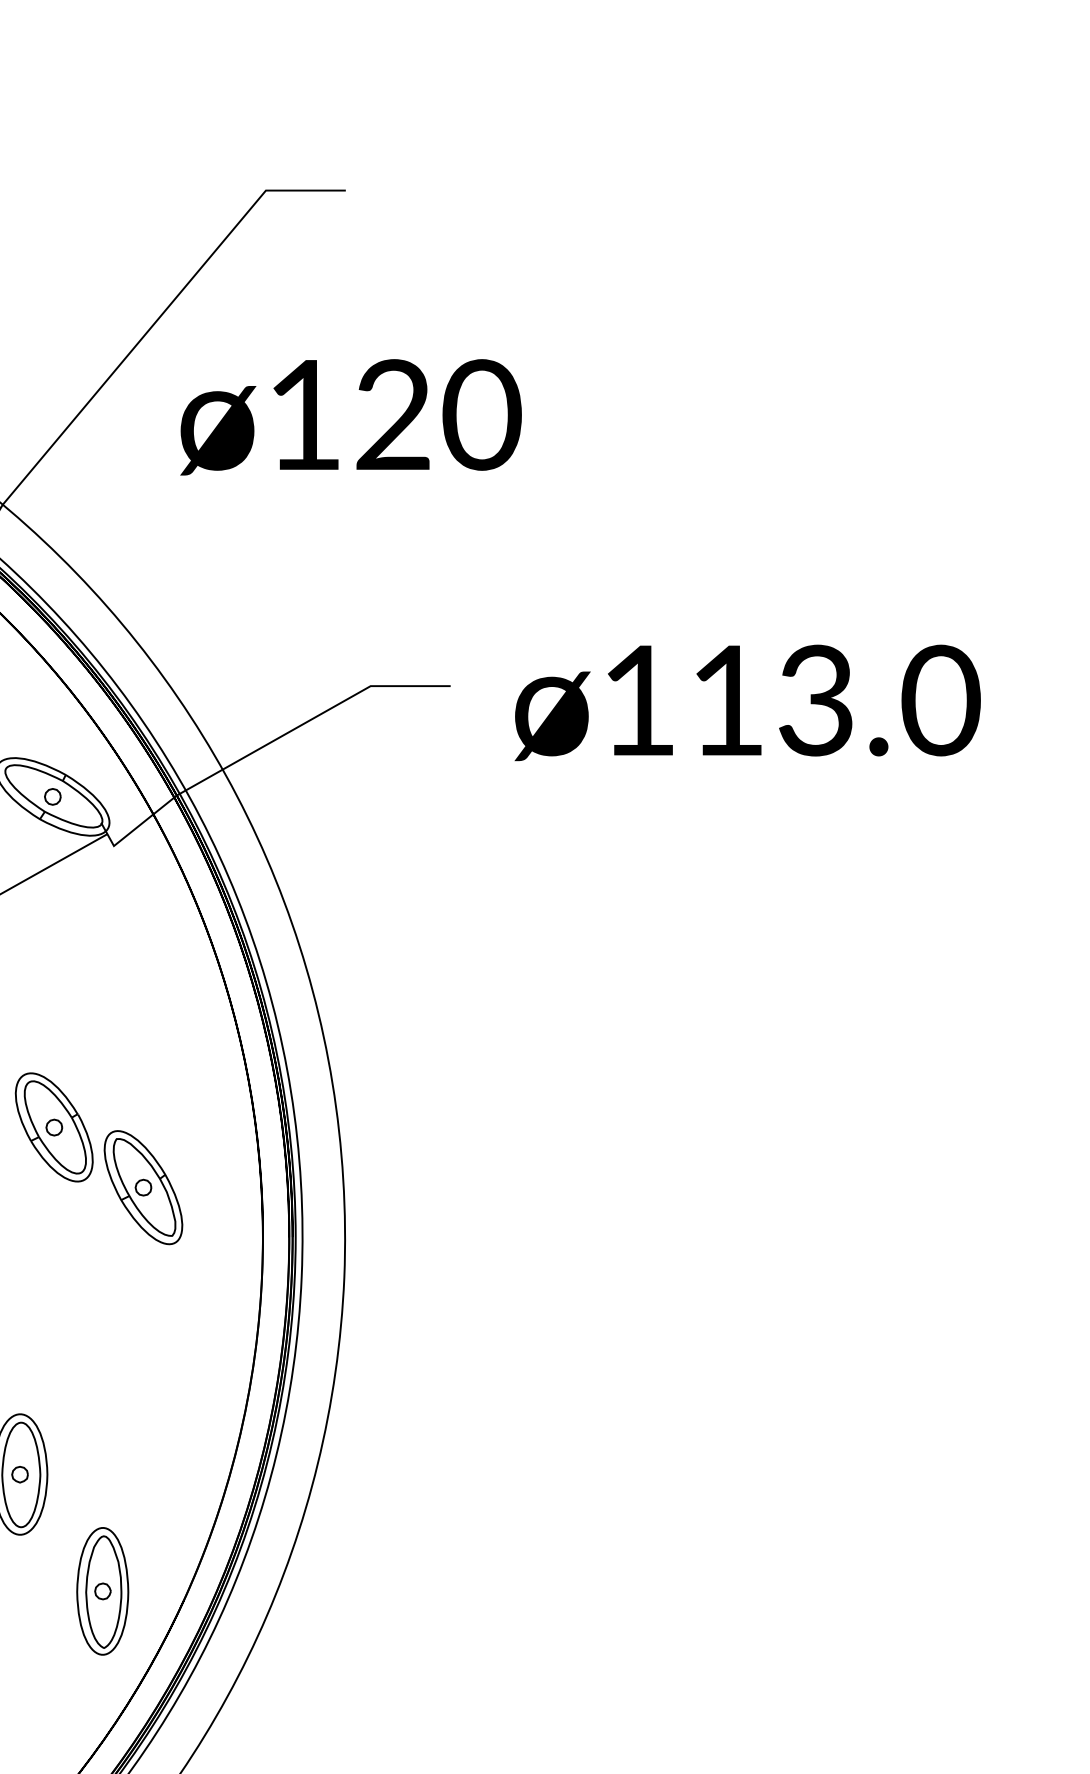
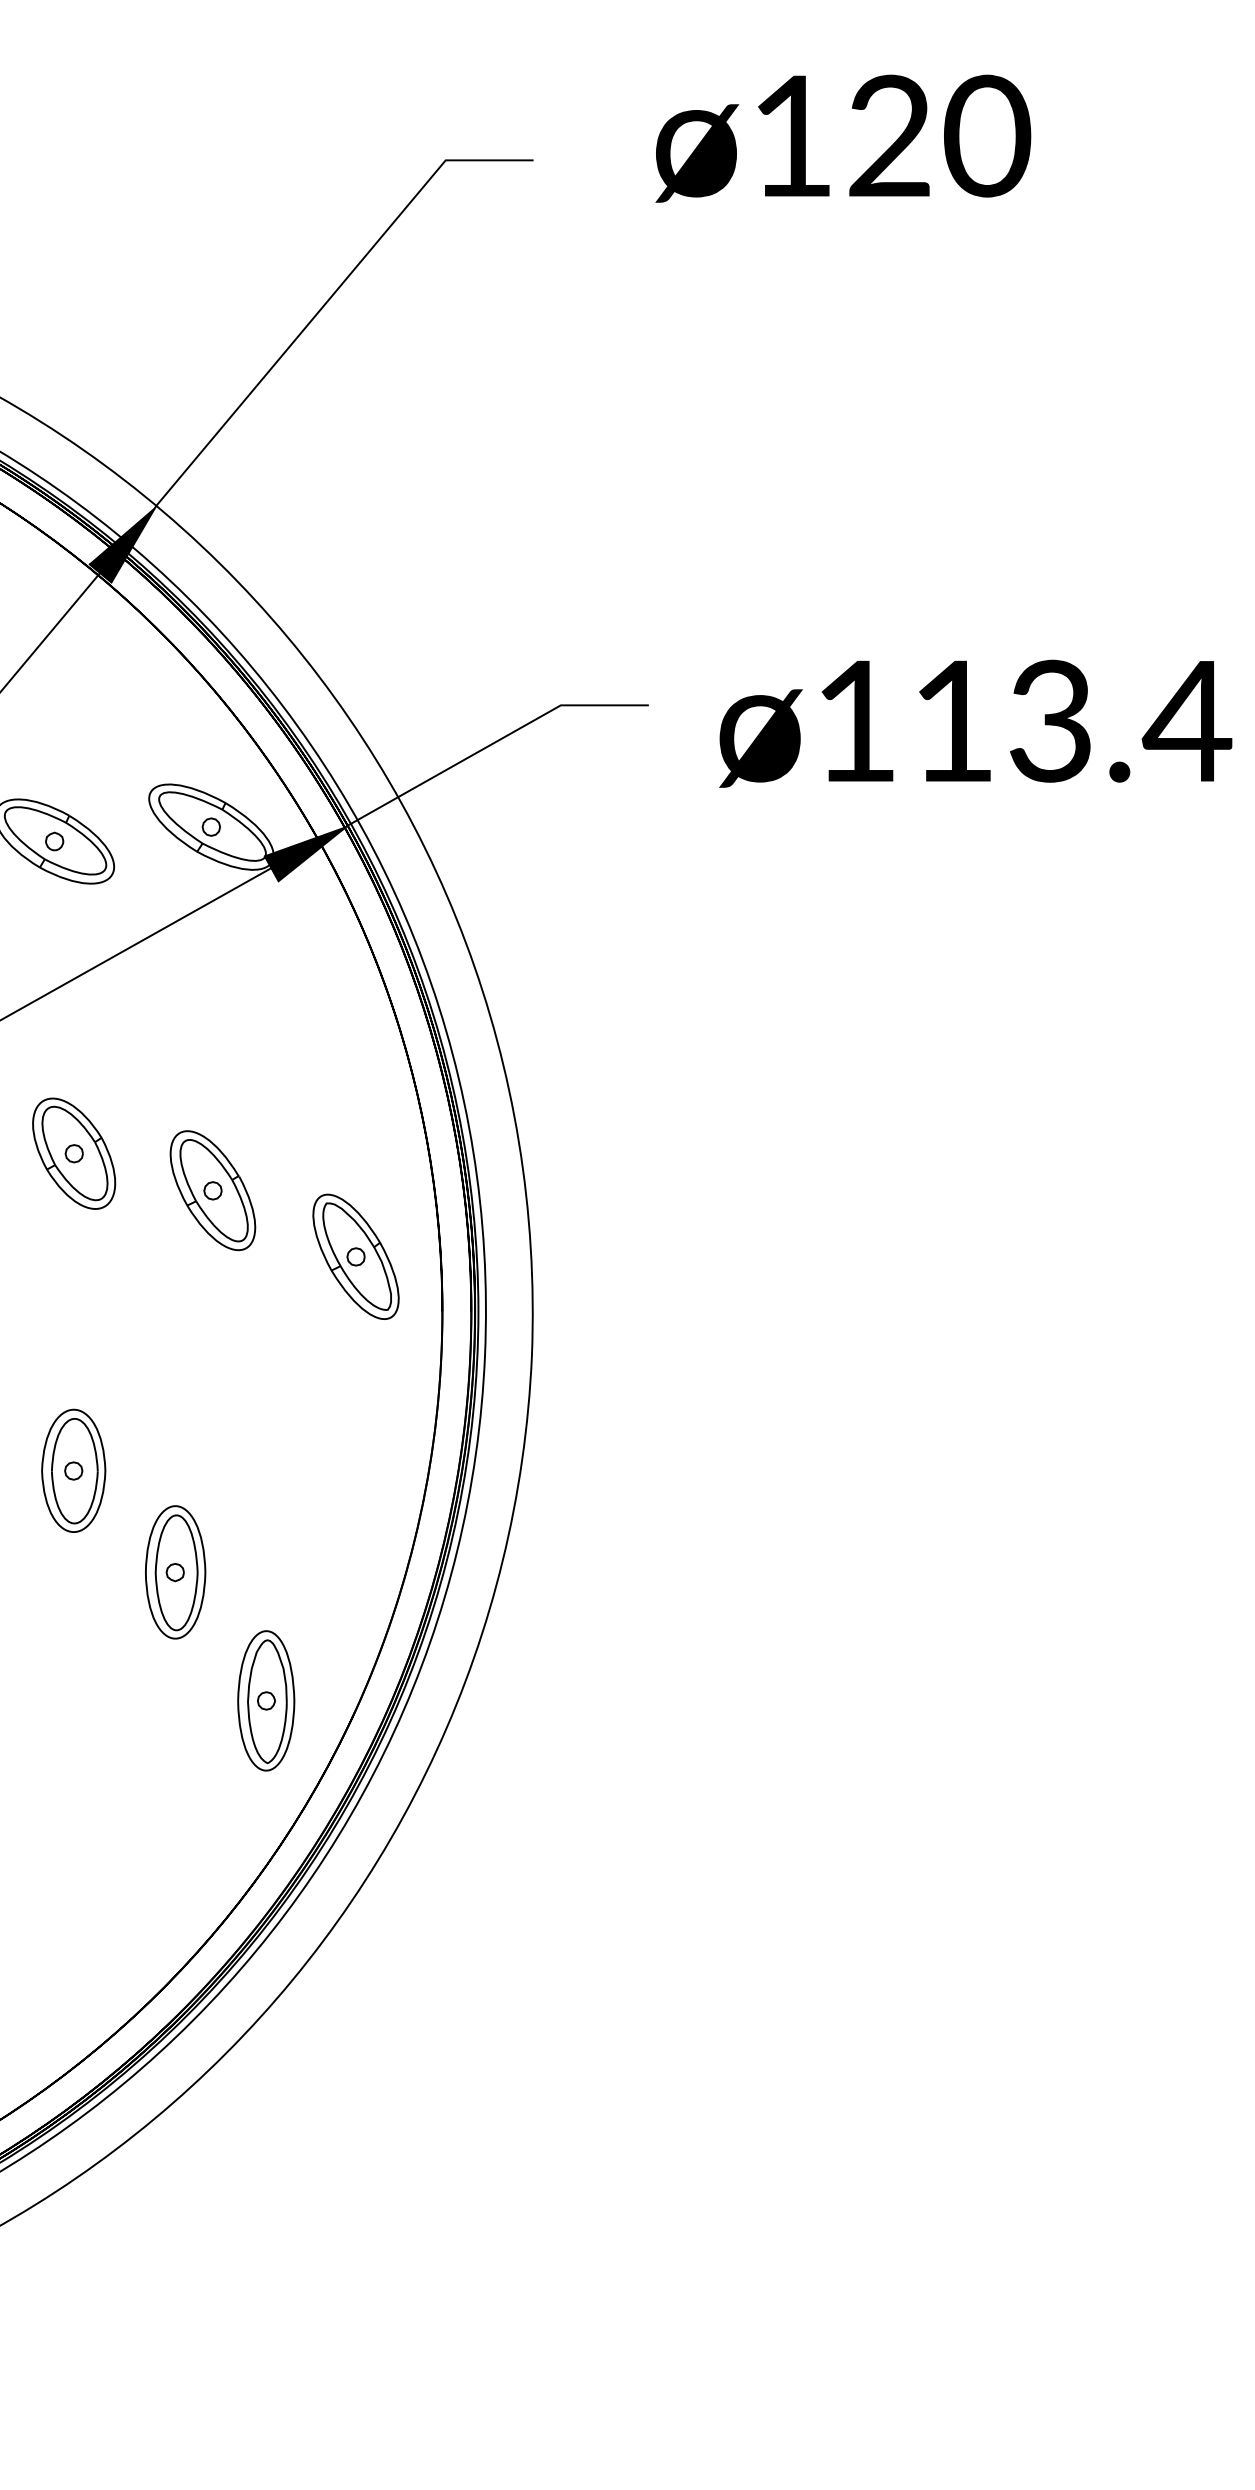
text: (351, 417) -> (843, 138), moved
text: (939, 699) -> (1186, 720), ø113.0 -> ø113.4
fill: (138, 820) -> (305, 853), added
part: (142, 1187) -> (355, 1256), moved

